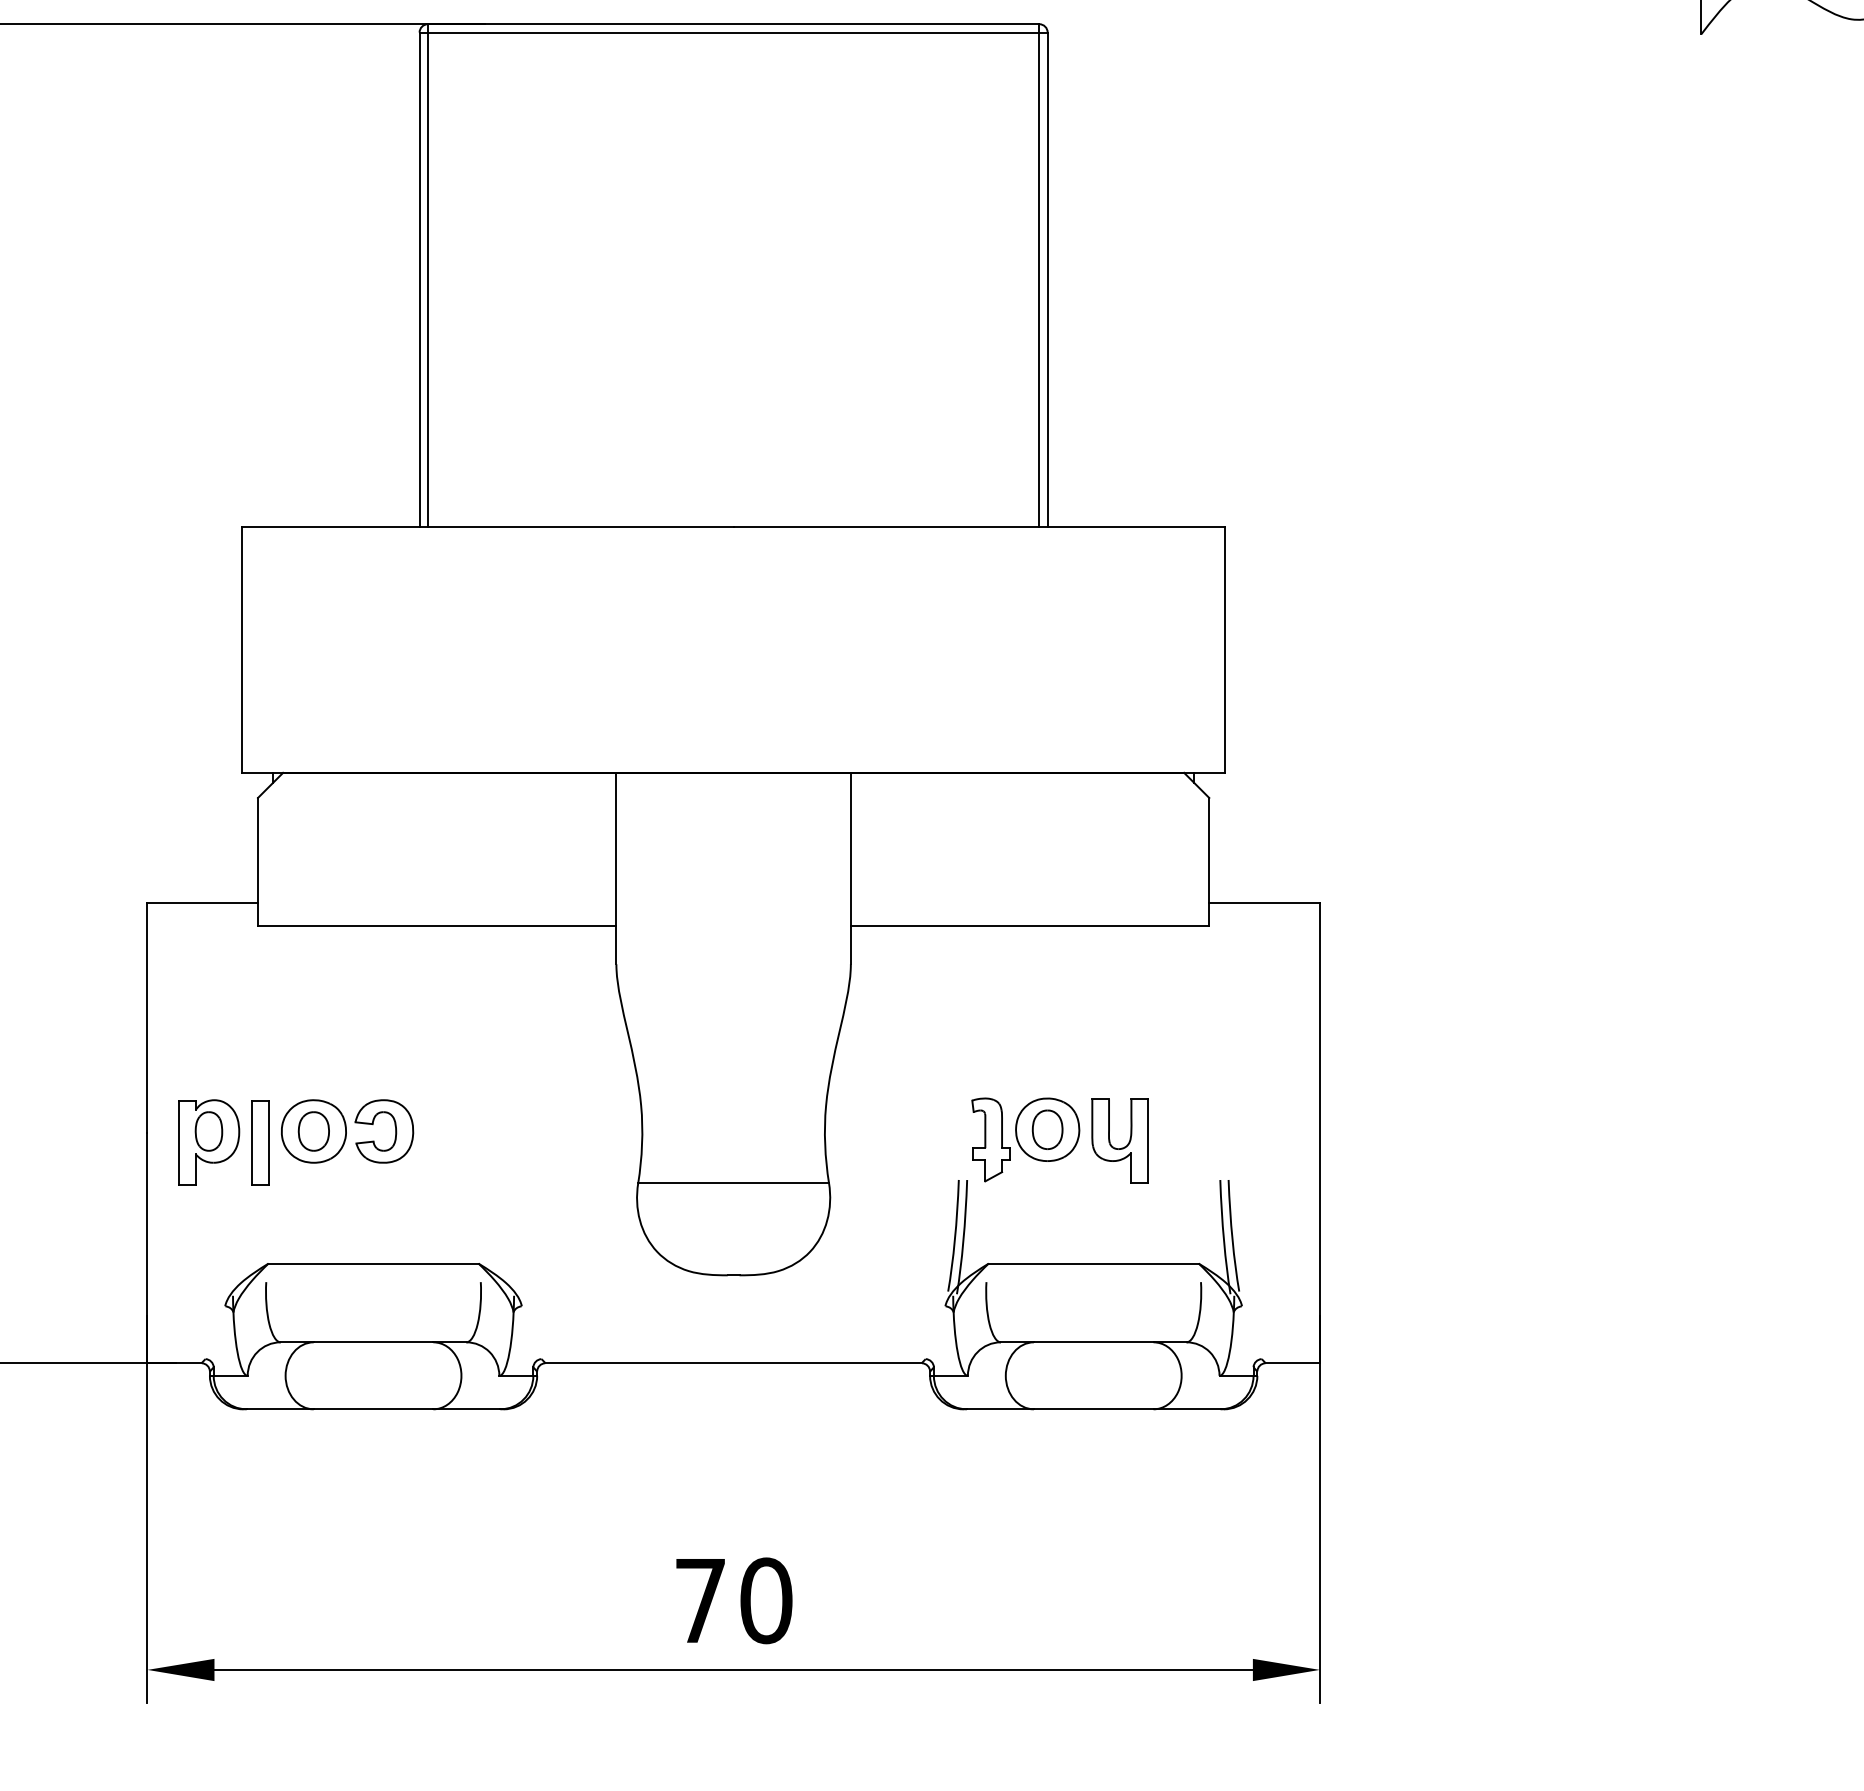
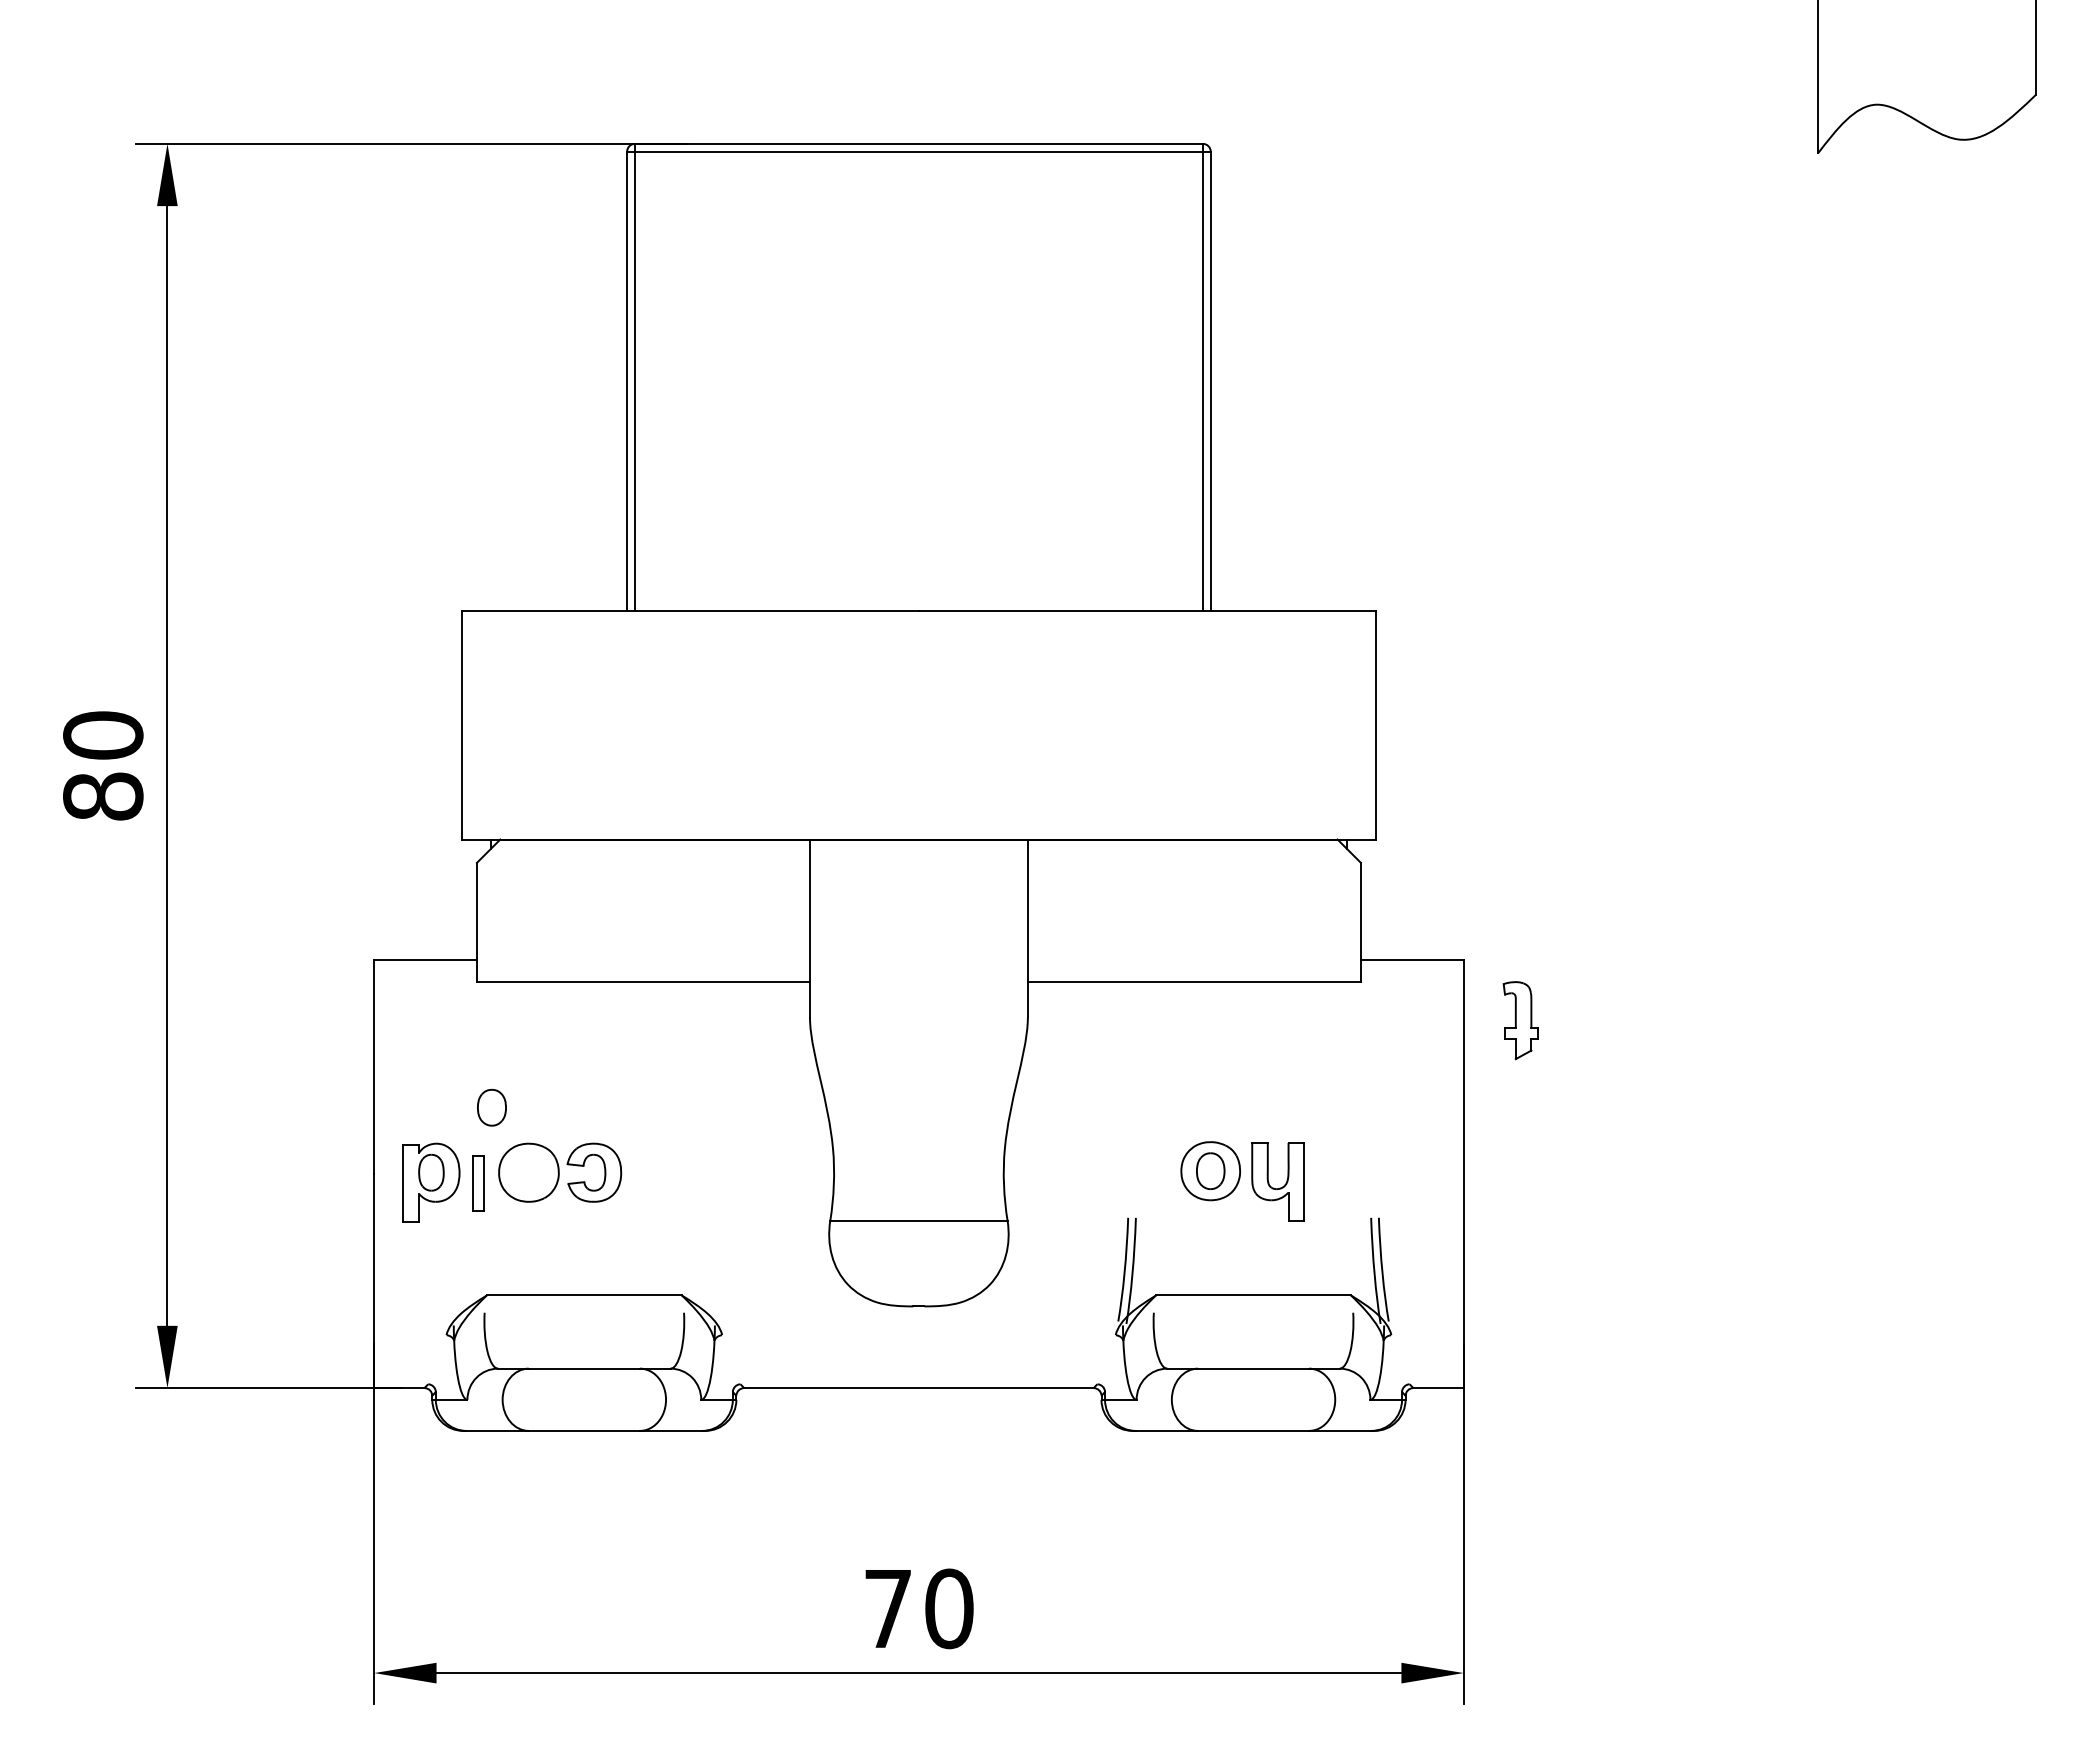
part: (313, 1131) -> (491, 1107), moved
part: (990, 1139) -> (1520, 1020), moved
part: (259, 1143) -> (478, 1183), size x0.7

